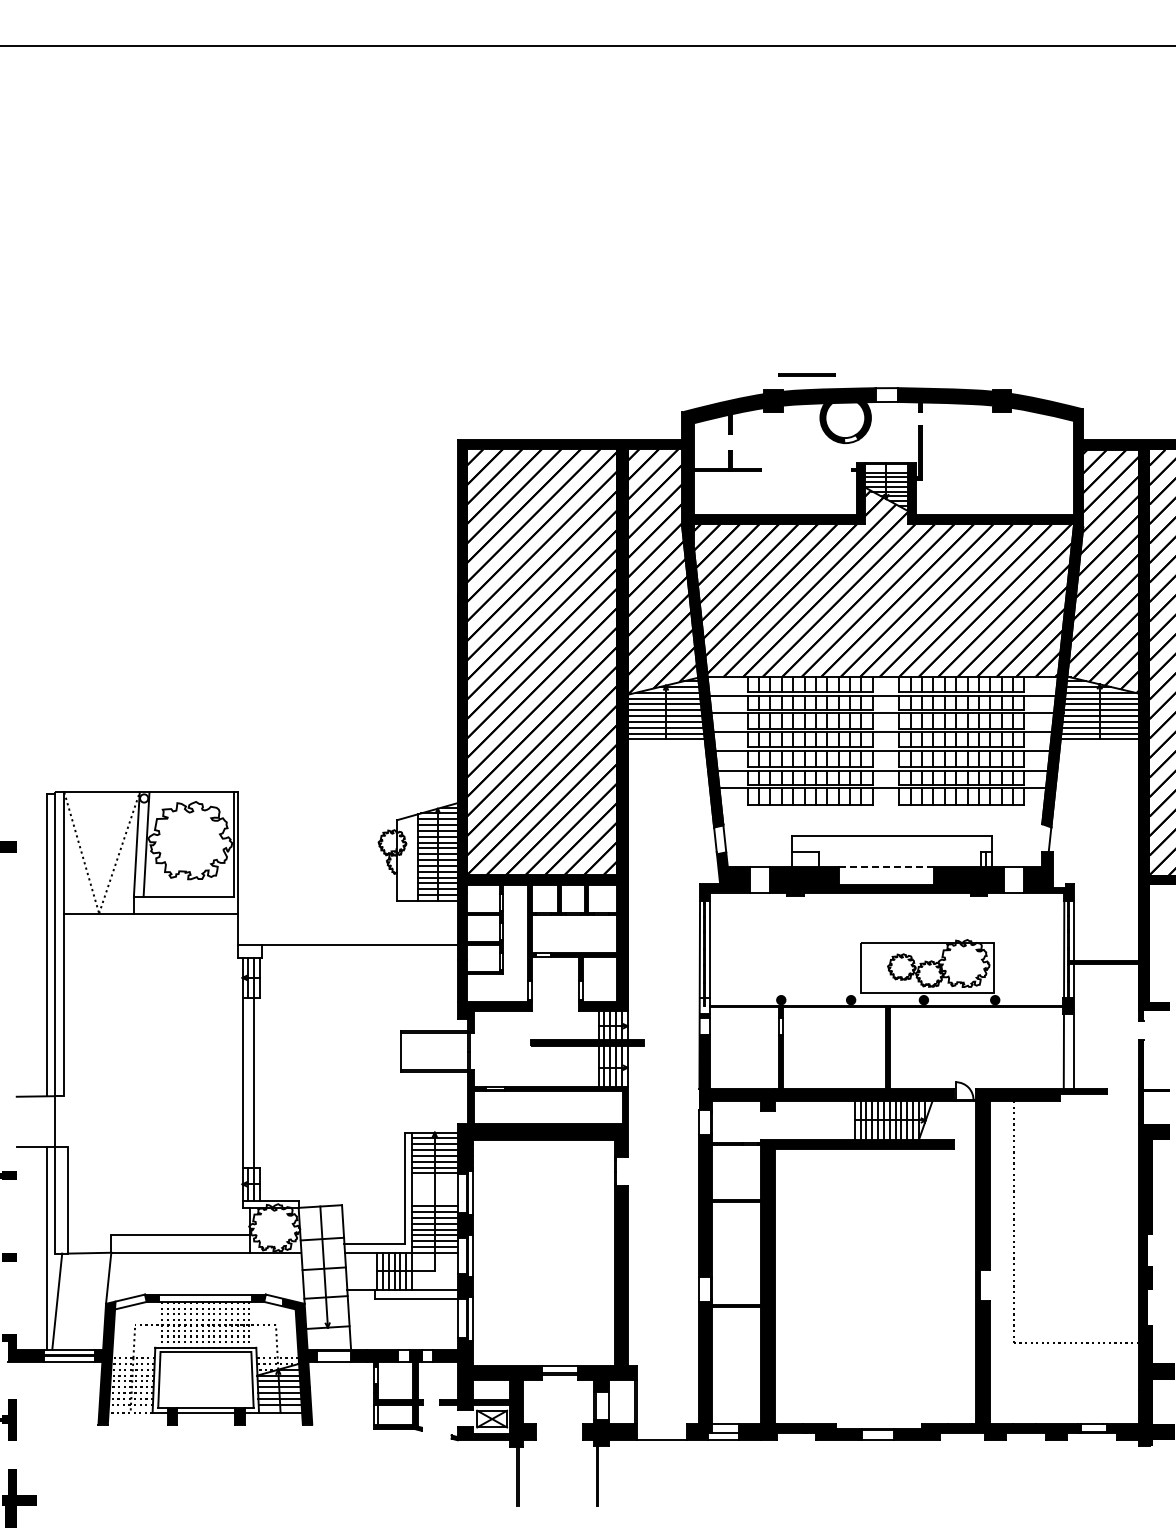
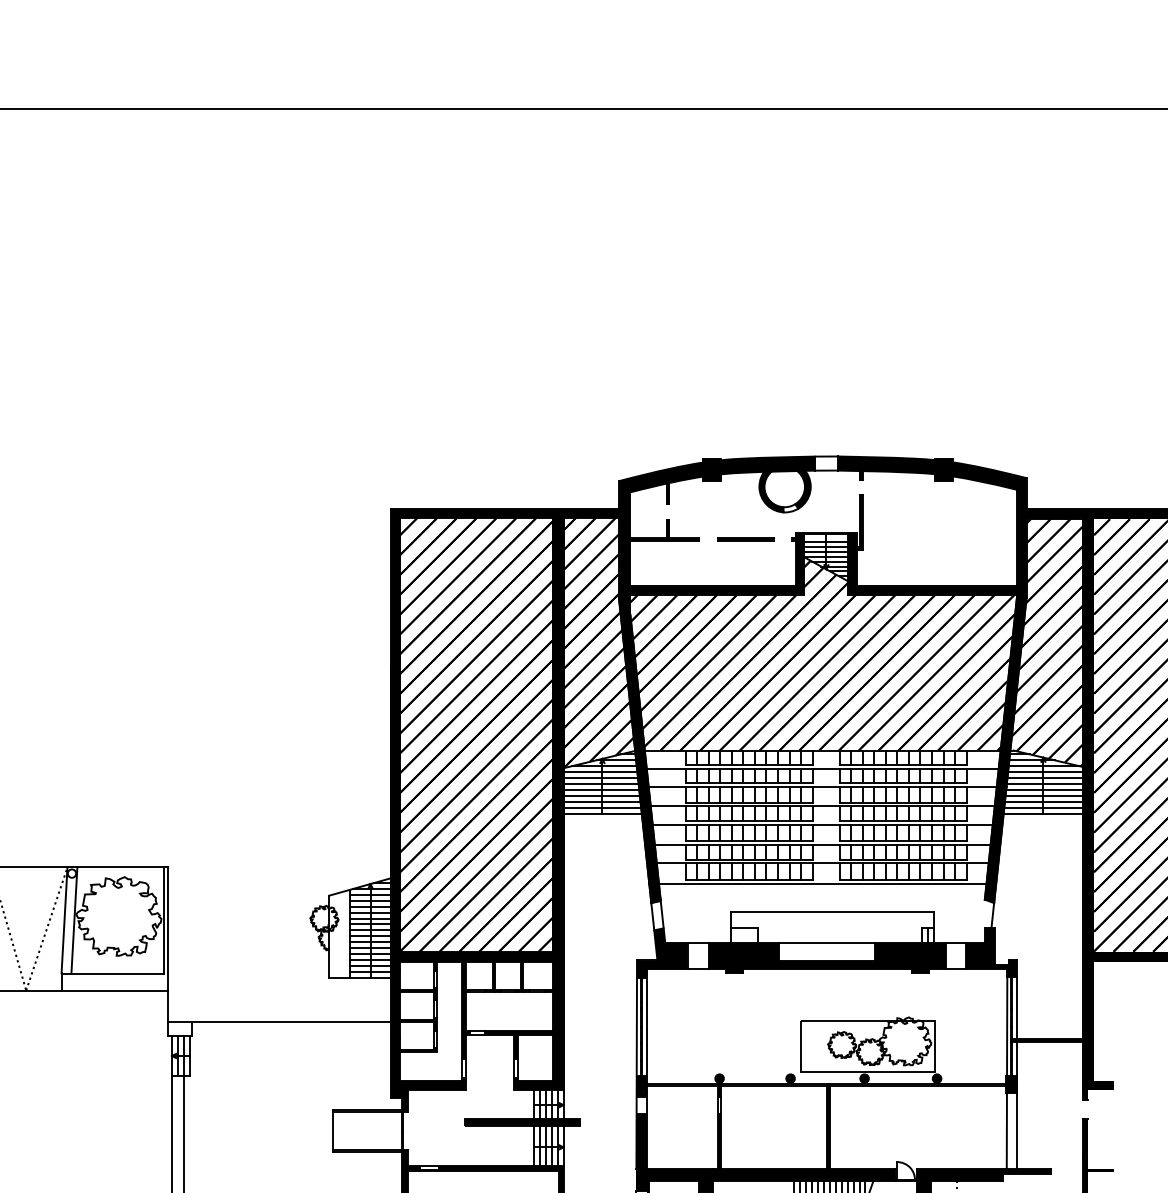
line: (806, 374) -> (745, 539), moved
line: (882, 808) -> (822, 883), added
line: (886, 866) -> (826, 942), dashed -> solid
fill: (704, 1005) -> (641, 1084), added

